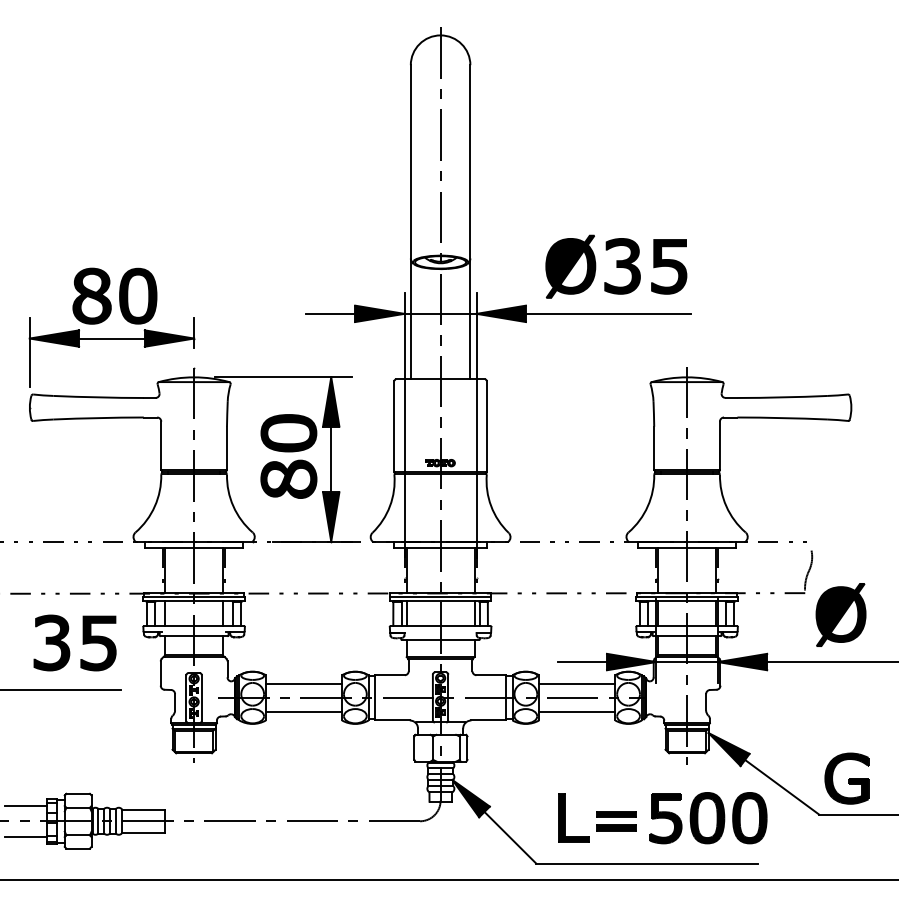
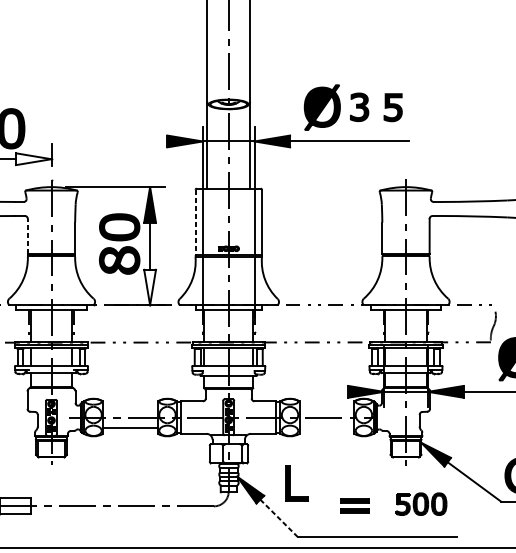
part: (622, 266) -> (359, 107), size x0.7
part: (669, 266) -> (393, 107), size x0.7
line: (330, 313) -> (149, 141), removed
fill: (169, 338) -> (33, 159), removed
line: (394, 426) -> (195, 222), solid -> dashed
line: (161, 445) -> (28, 236), solid -> dashed
fill: (331, 516) -> (150, 287), removed
line: (581, 662) -> (330, 392), removed
line: (304, 683) -> (130, 407), removed
line: (577, 683) -> (327, 407), removed
line: (577, 712) -> (327, 428), removed
part: (565, 817) -> (290, 482), moved
part: (708, 818) -> (421, 504), size x0.6
line: (510, 837) -> (279, 518), solid -> dashed

